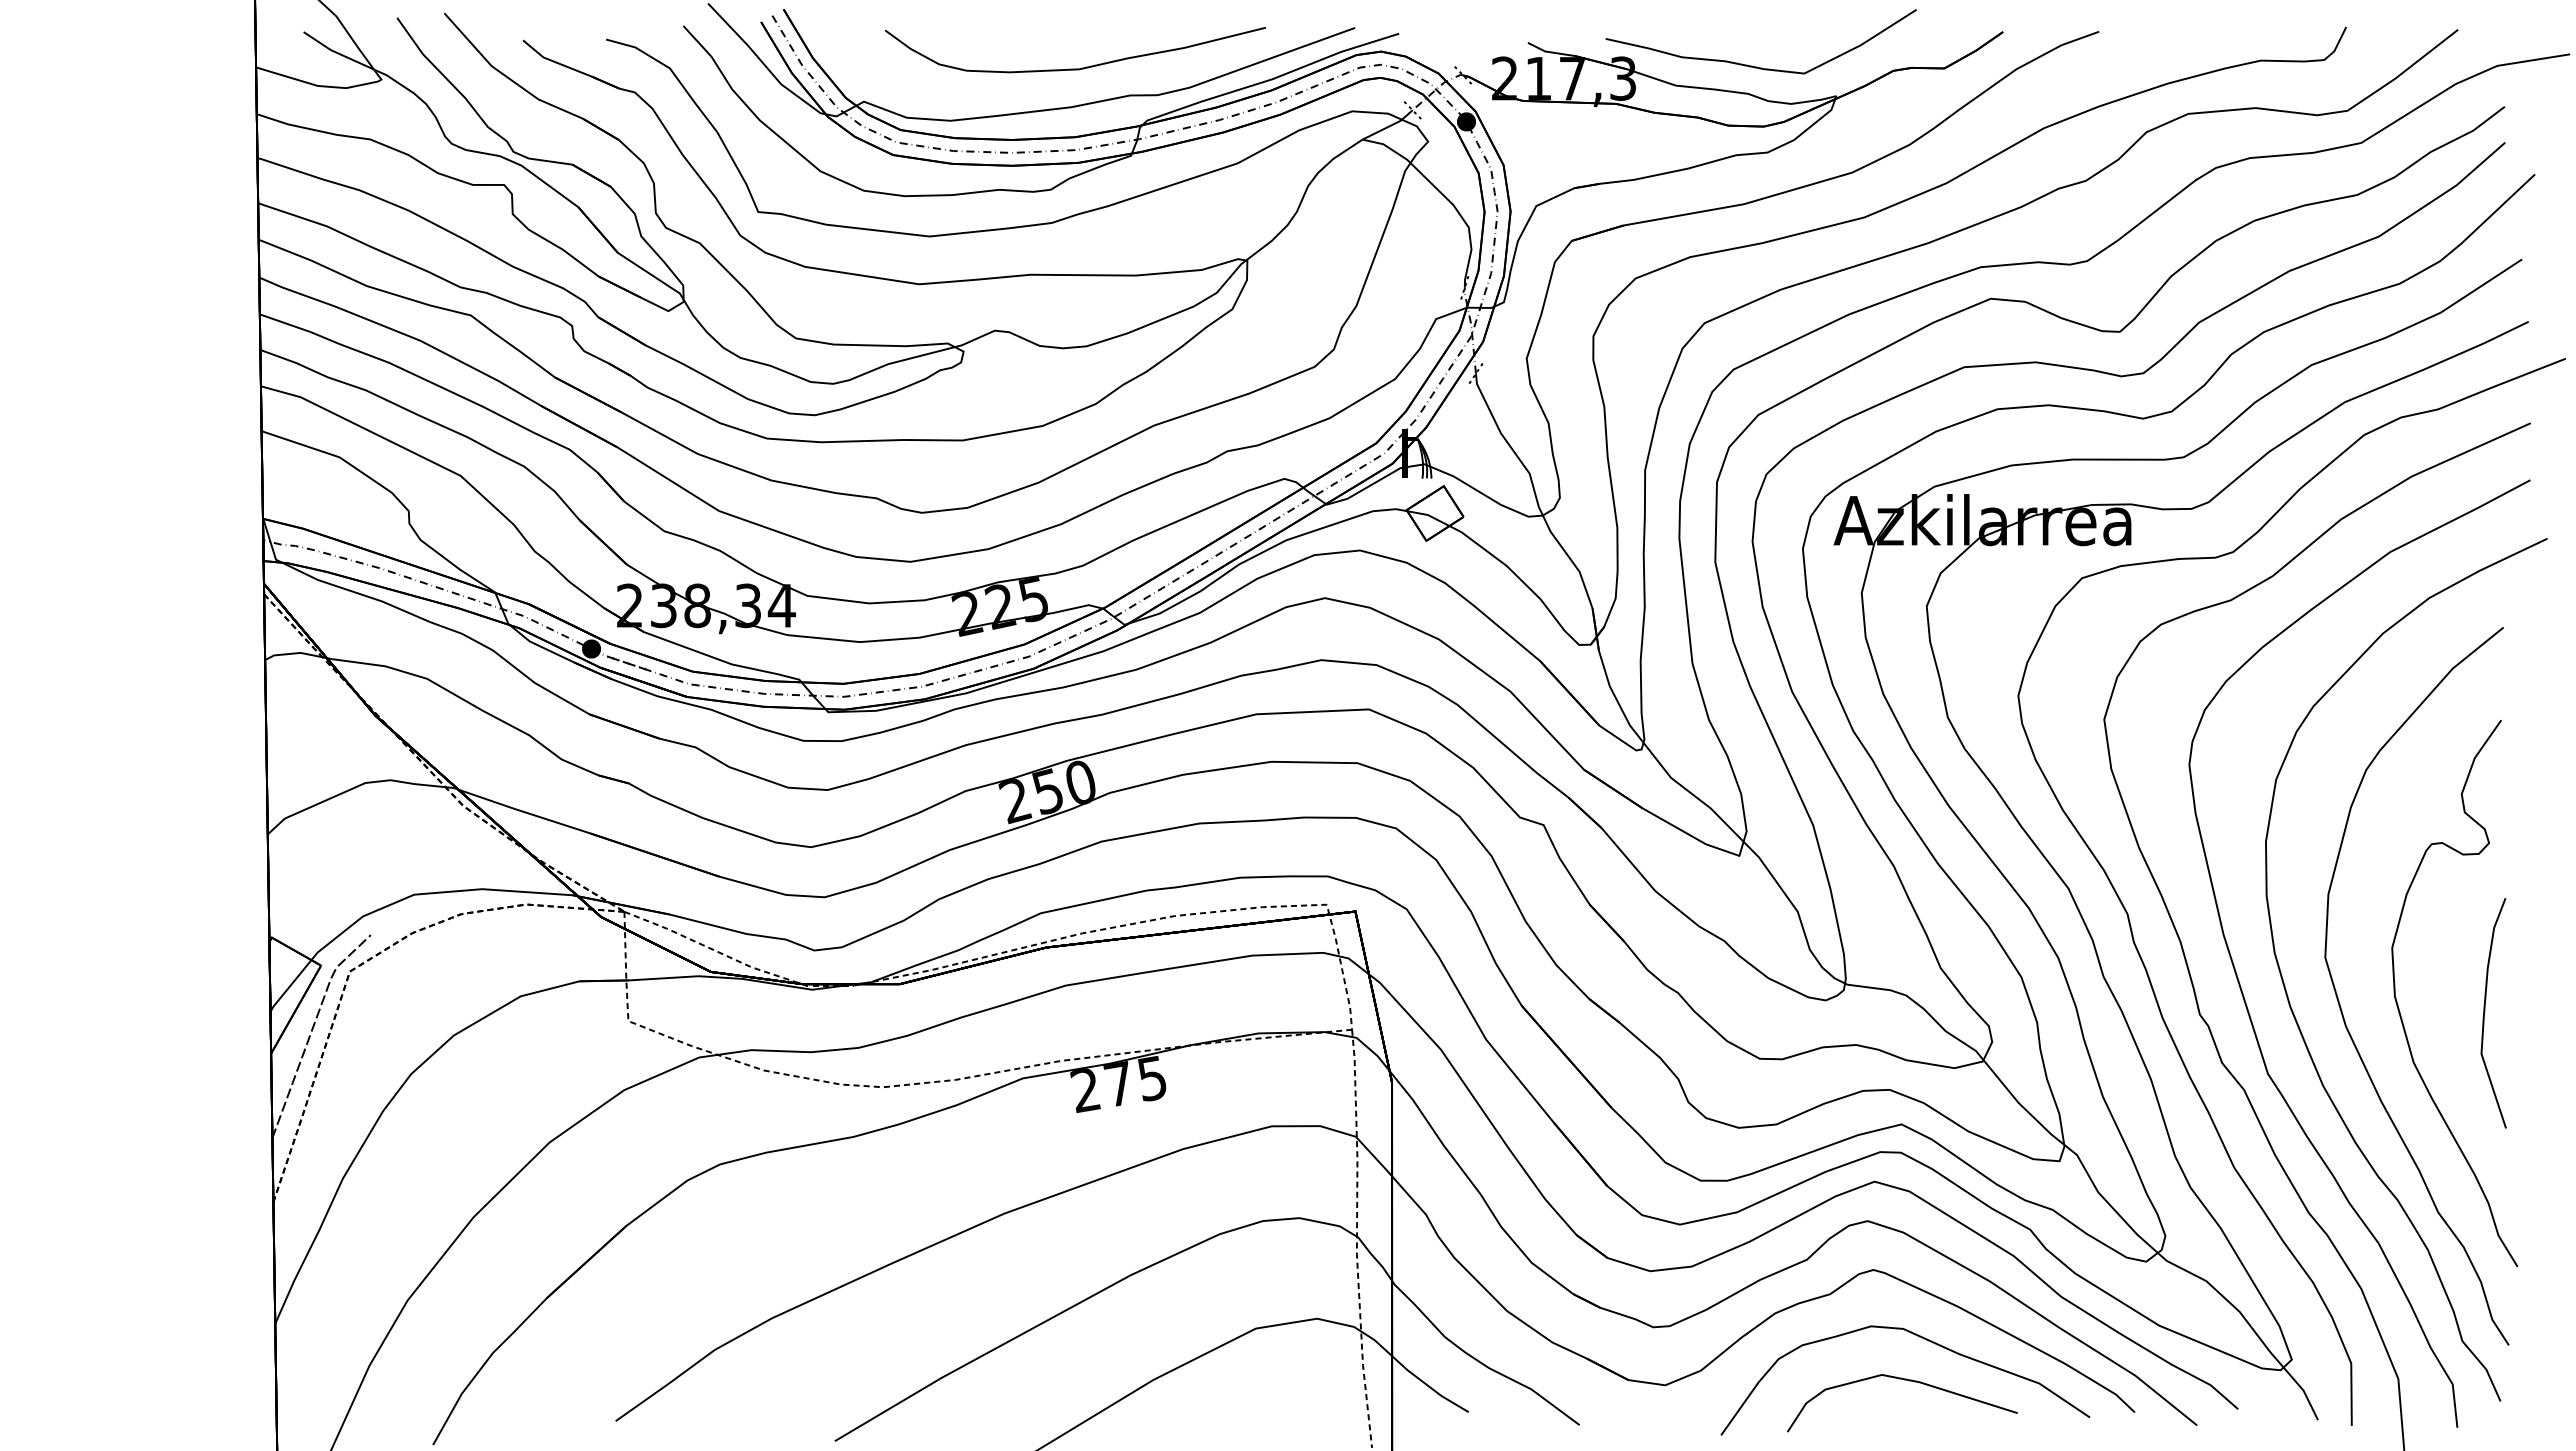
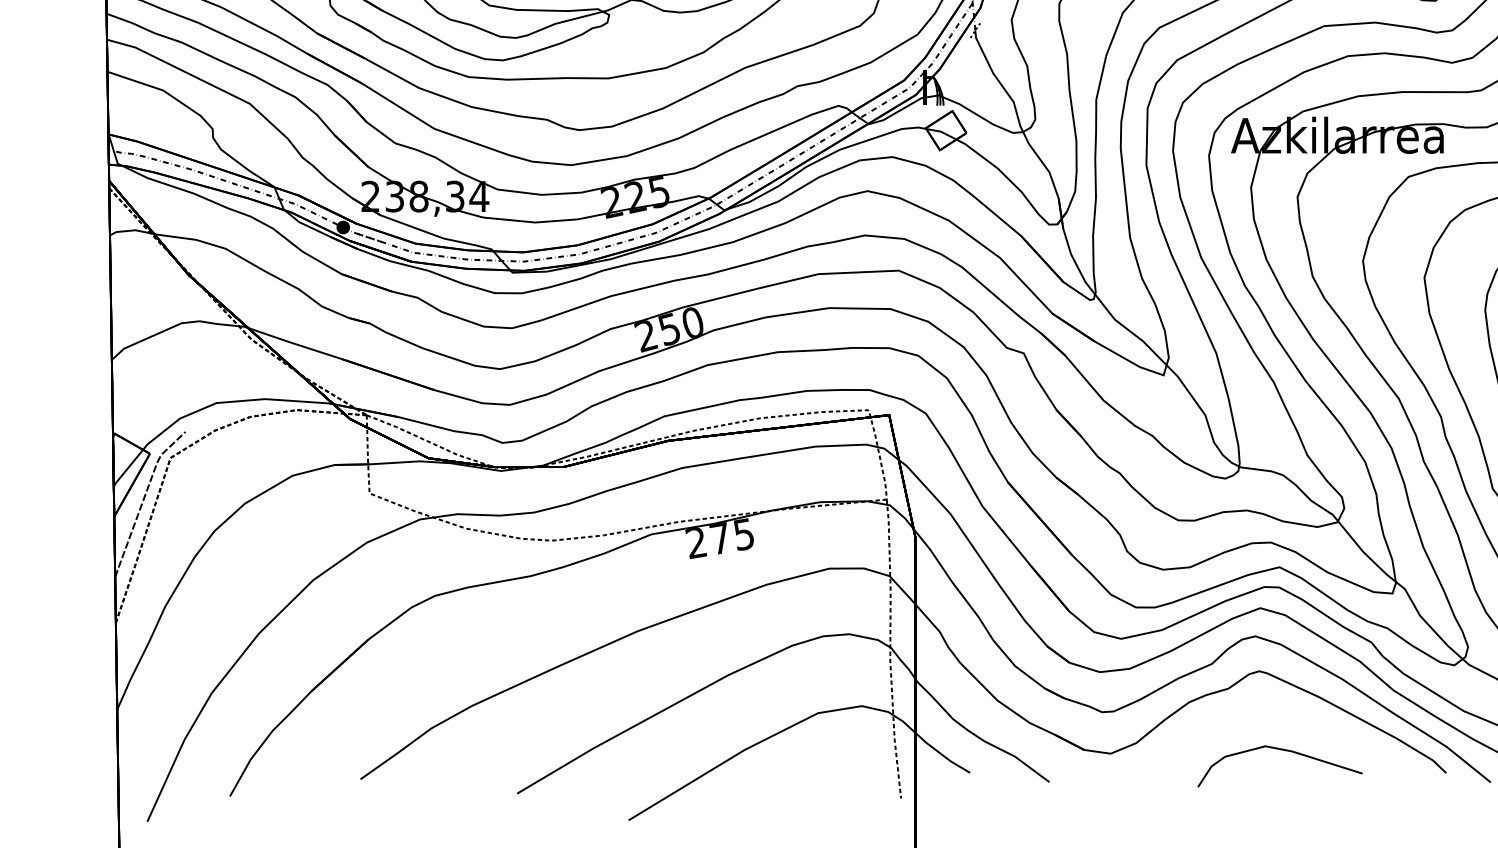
curve: (1921, 1338) -> (1293, 720), removed

